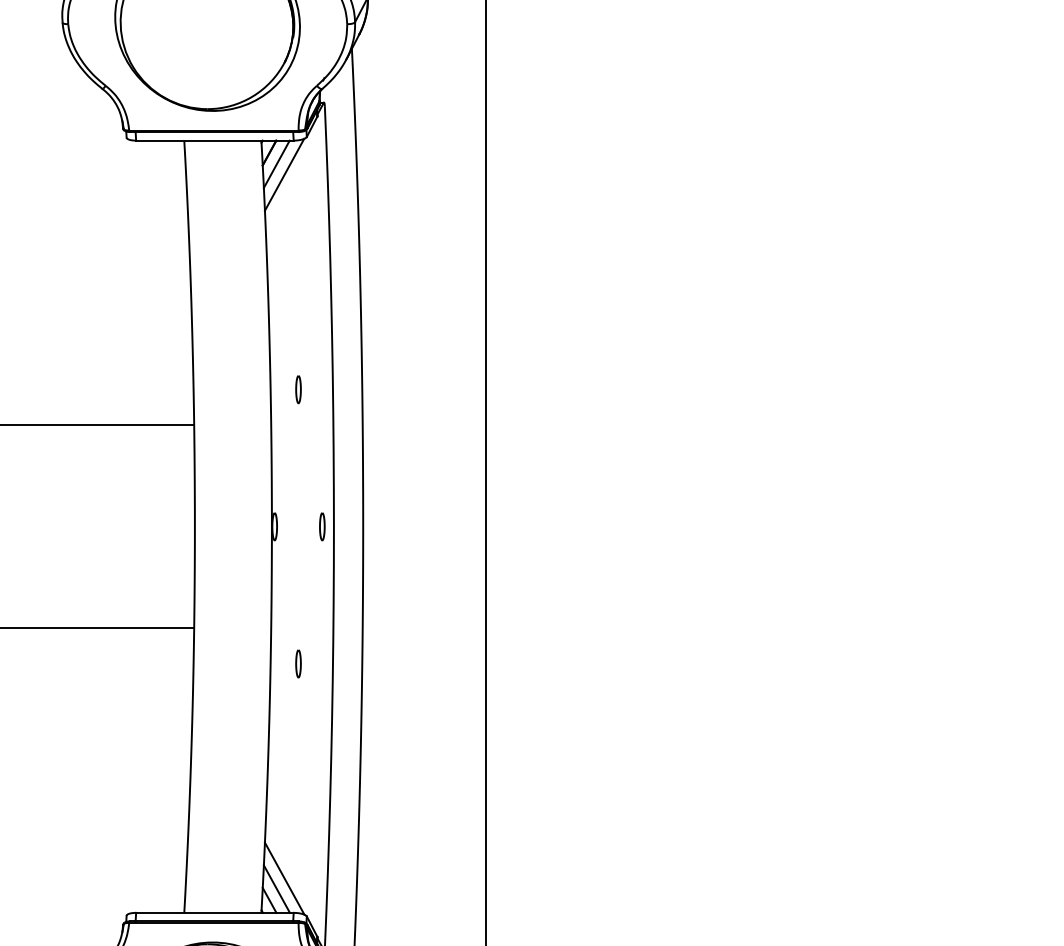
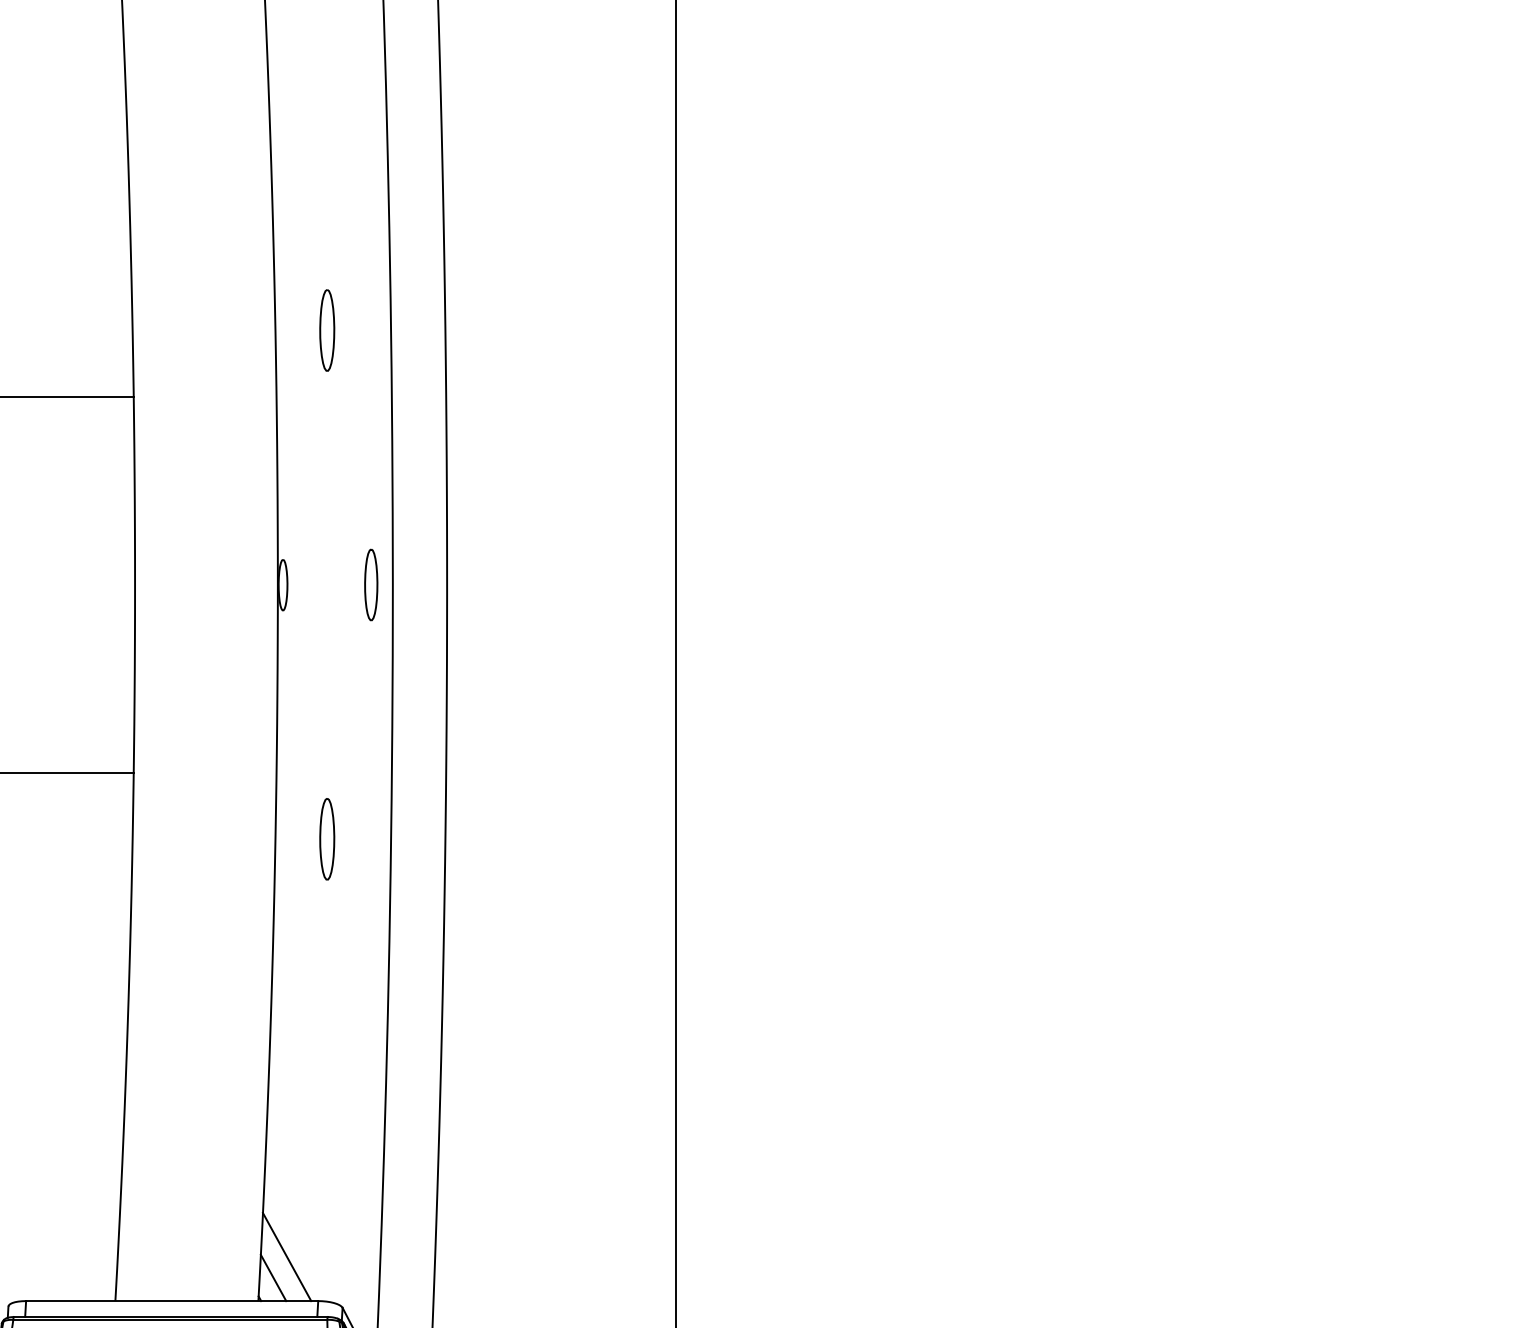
part: (298, 389) -> (327, 330), size x1.6
part: (322, 526) -> (371, 584), size x1.4
part: (298, 663) -> (327, 838), size x1.6
line: (284, 878) -> (301, 1237), removed

